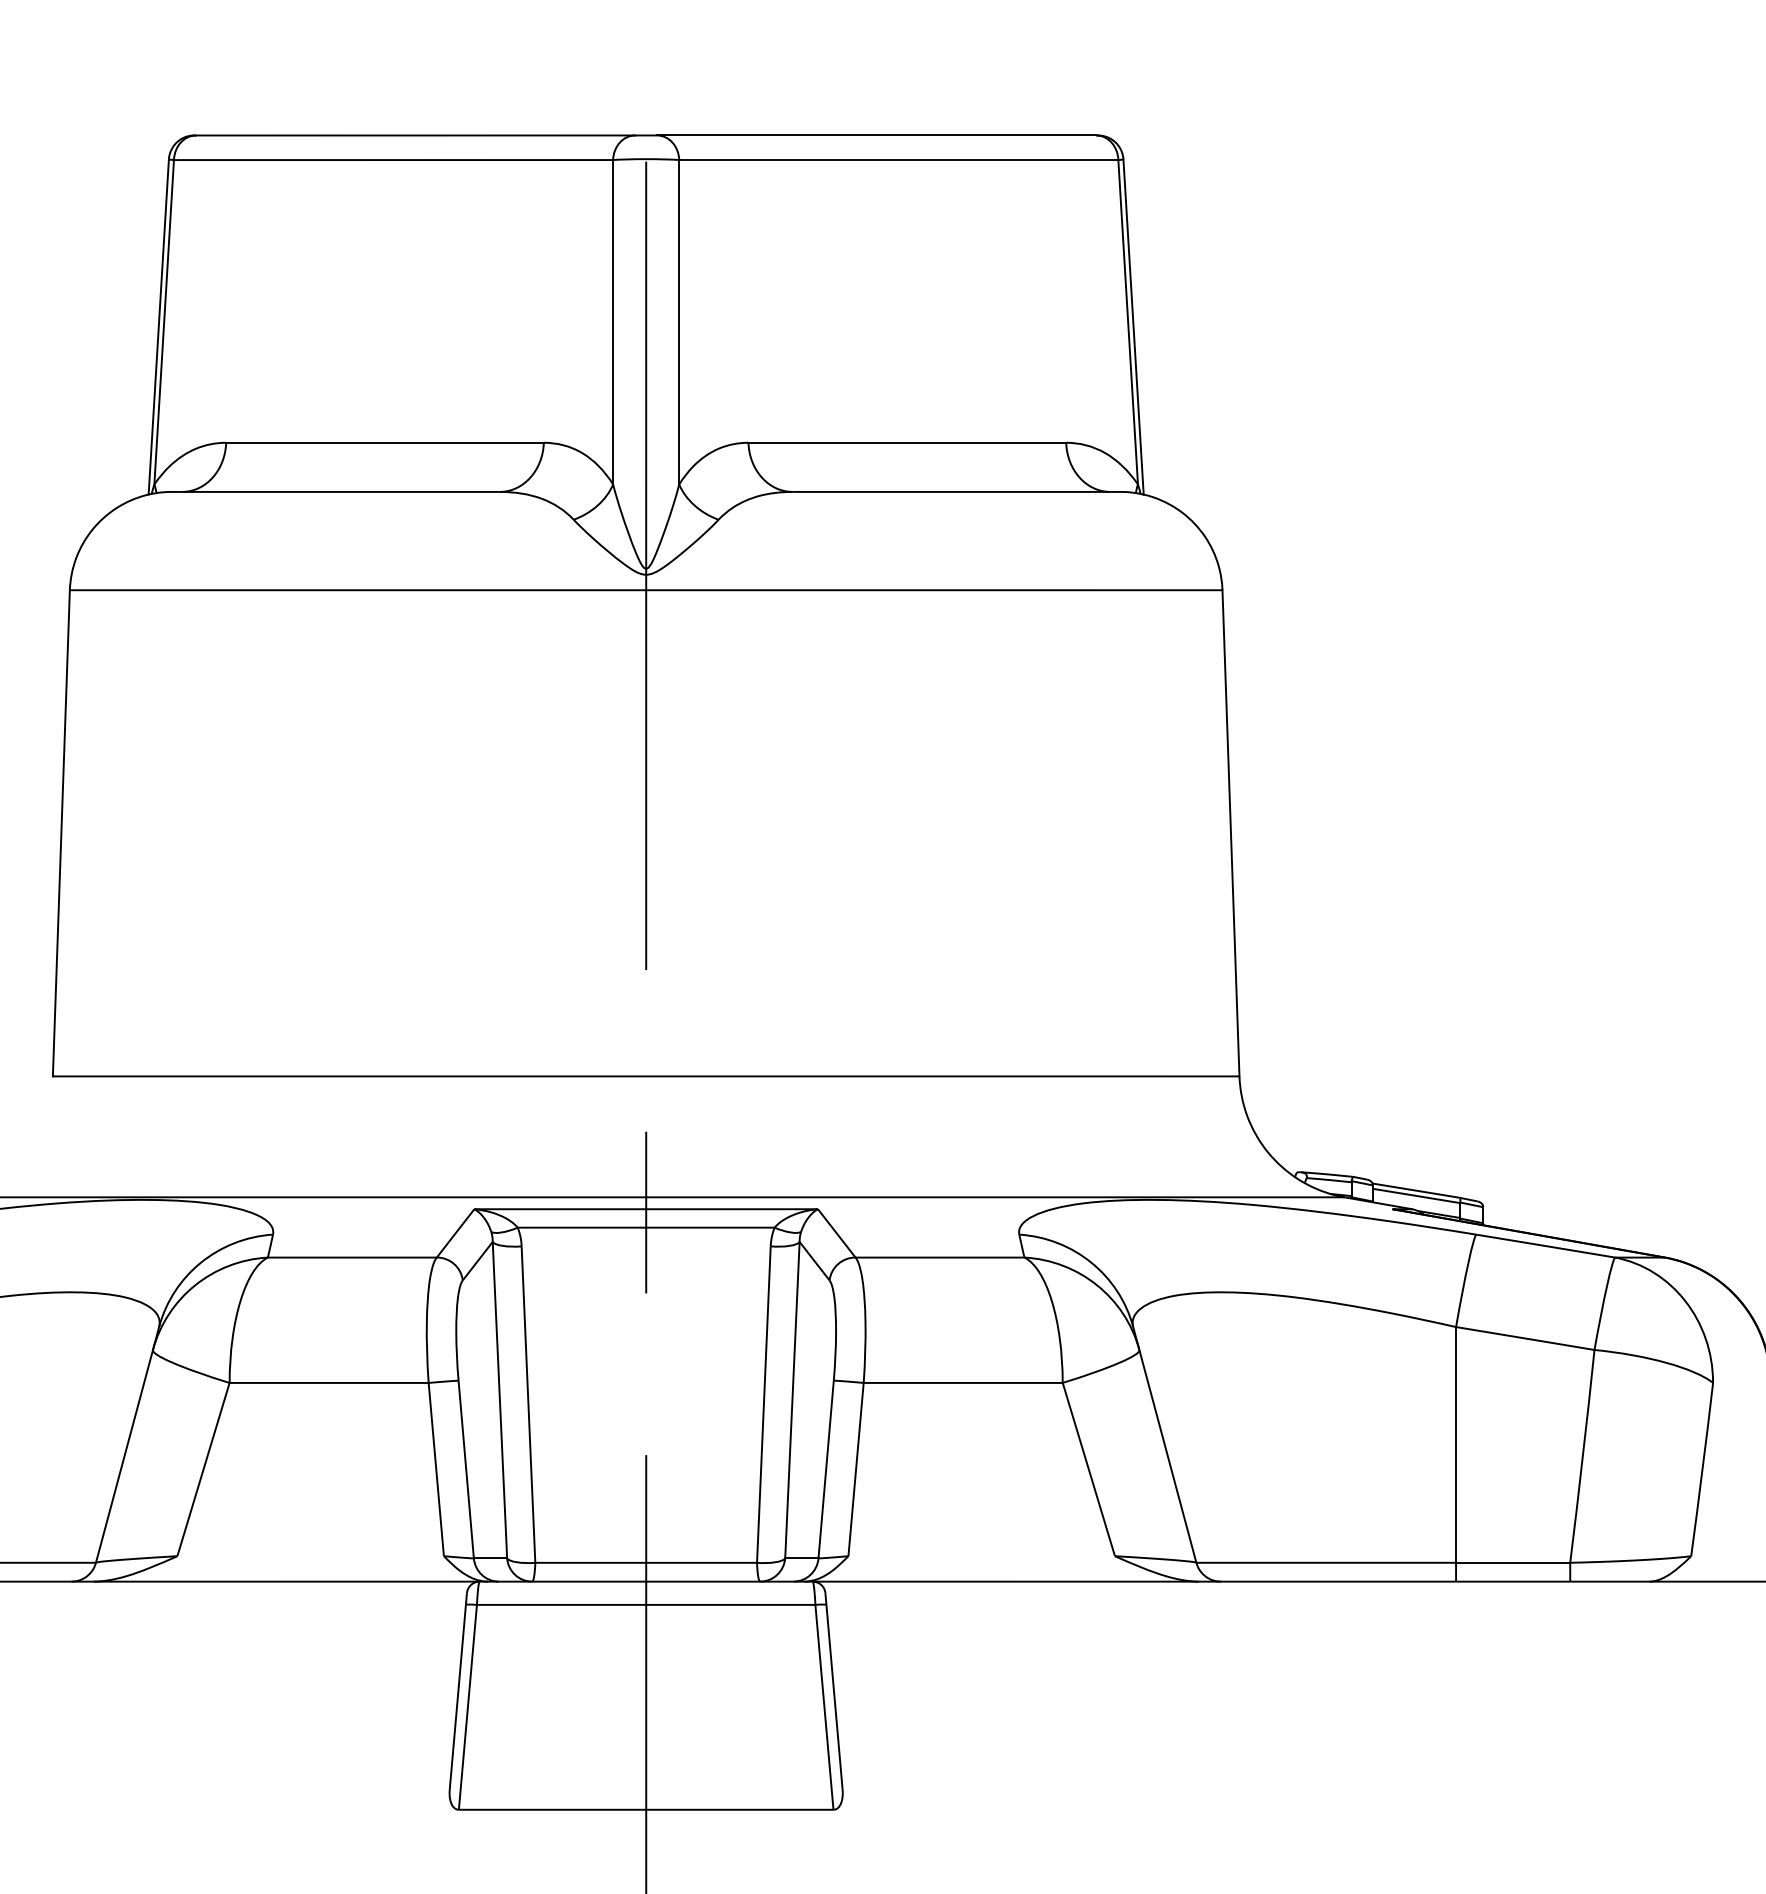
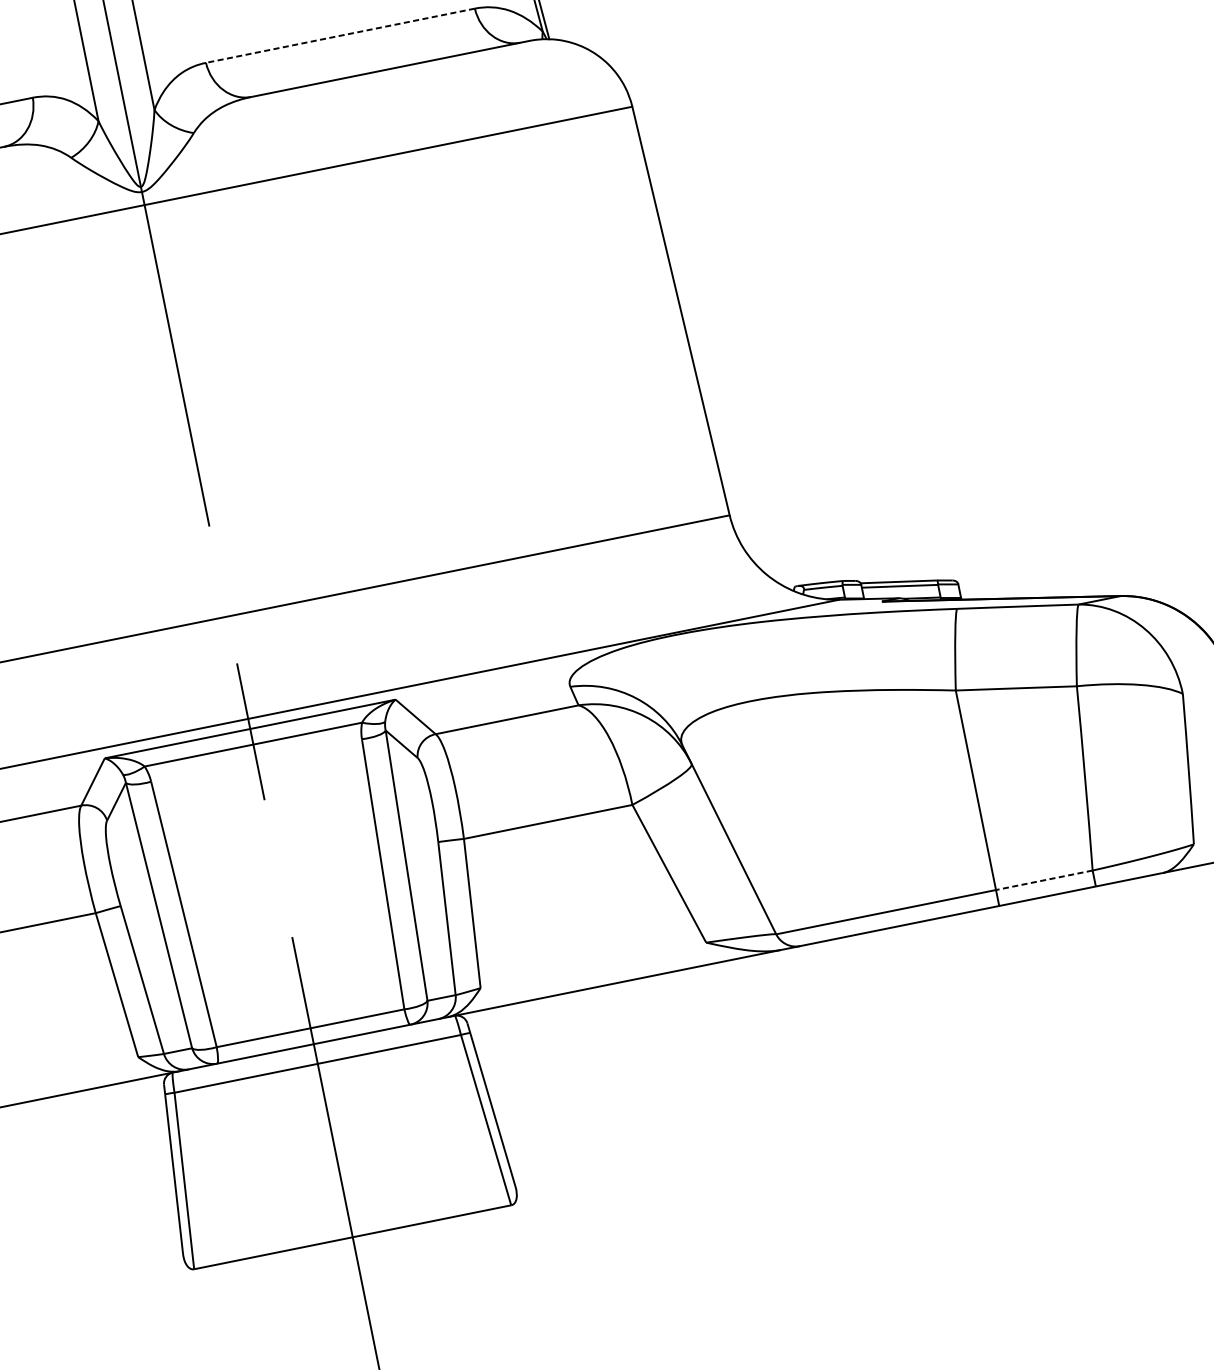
line: (907, 442) -> (340, 35), solid -> dashed
line: (1512, 1562) -> (1043, 880), solid -> dashed

